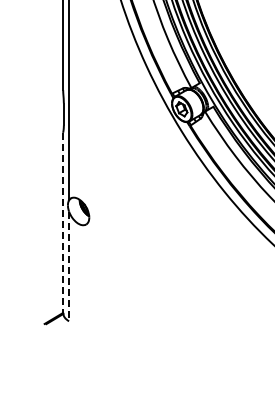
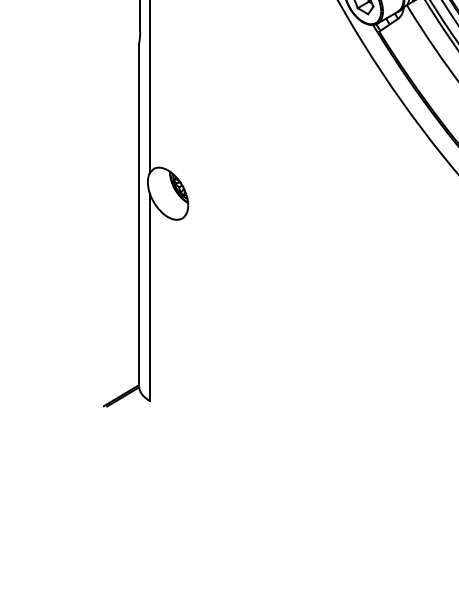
line: (63, 223) -> (139, 216), dashed -> solid
line: (69, 266) -> (150, 297), dashed -> solid

